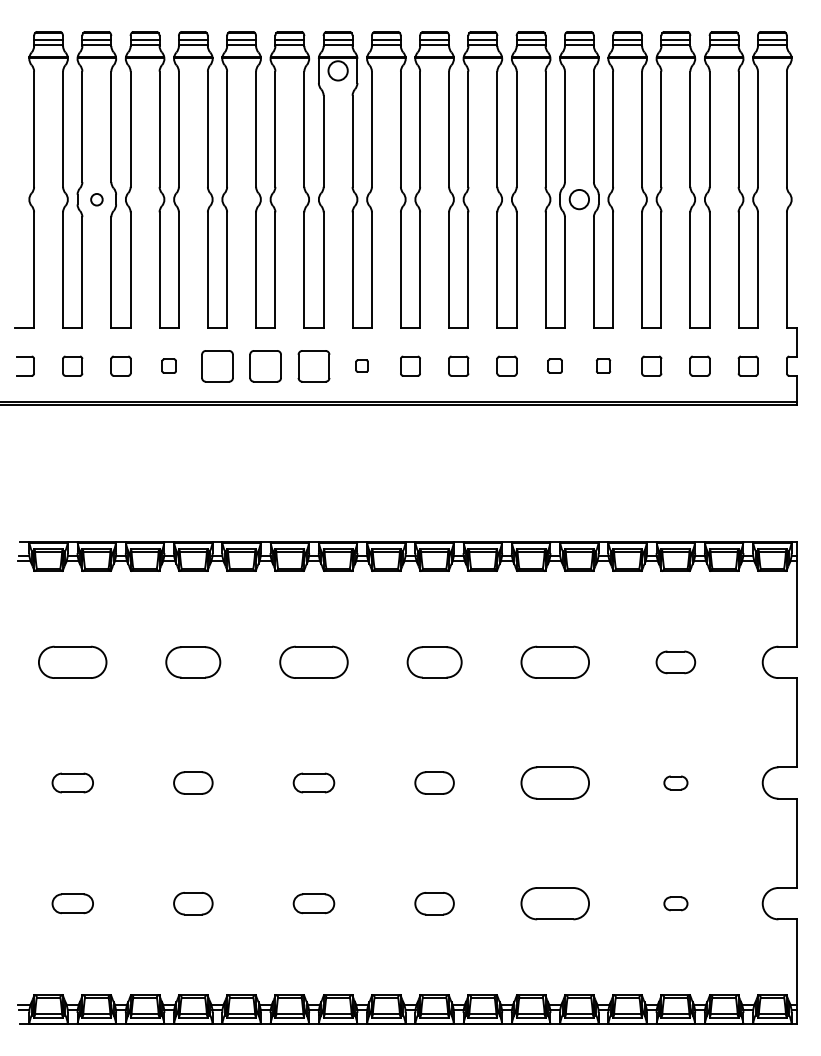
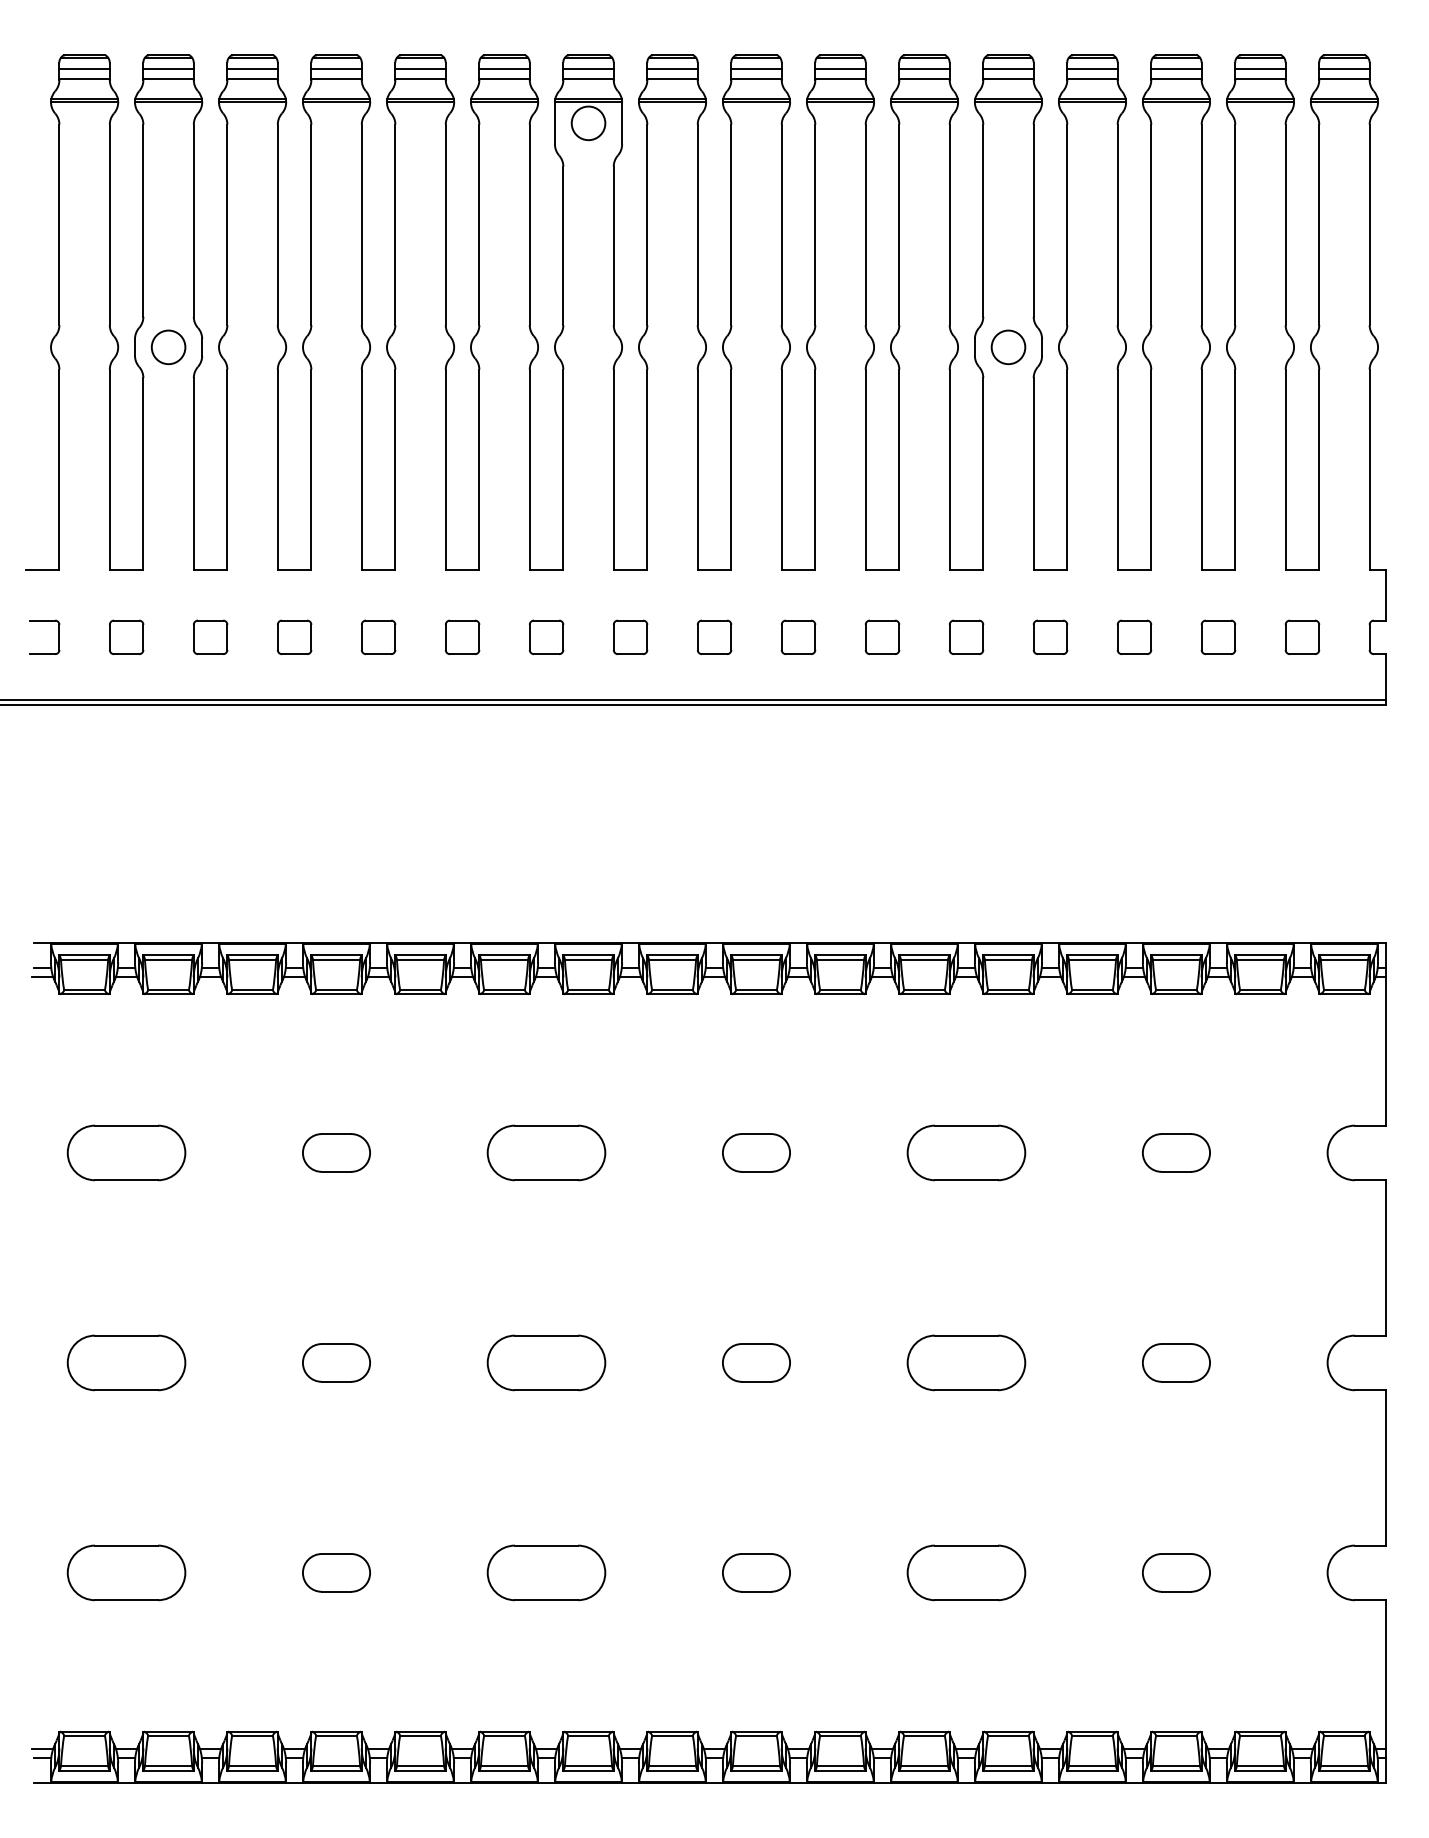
circle: (96, 199) -> (167, 347), size x1.67
part: (168, 365) -> (293, 636), size x1.43
part: (217, 365) -> (378, 636), size x0.62
part: (265, 365) -> (462, 636), size x0.62
part: (313, 365) -> (545, 636), size x0.62
part: (361, 365) -> (629, 636), size x1.67
part: (554, 365) -> (965, 636), size x1.43
part: (603, 365) -> (1050, 636), size x1.43
part: (193, 662) -> (336, 1153), size x0.71
part: (434, 662) -> (756, 1153), size x0.71
part: (72, 782) -> (126, 1361), size x1.67
part: (313, 782) -> (545, 1361), size x1.67
part: (675, 782) -> (1175, 1361), size x1.67
part: (72, 903) -> (126, 1572), size x1.67
part: (313, 903) -> (545, 1572), size x1.67
part: (675, 903) -> (1175, 1572), size x1.67

